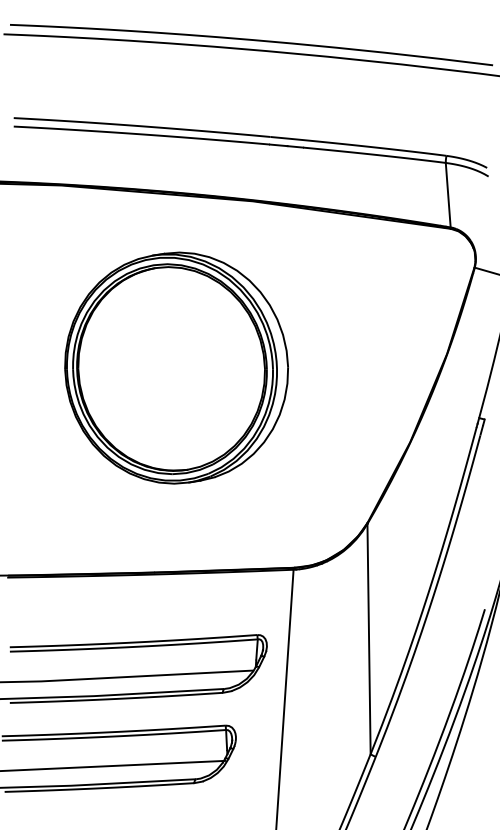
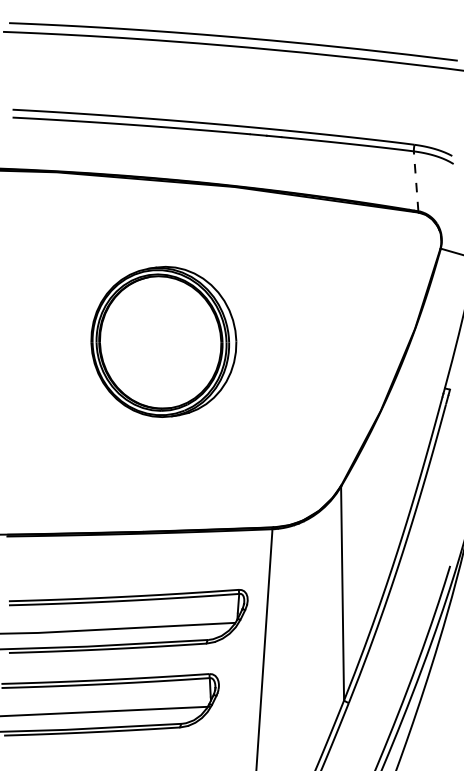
line: (448, 194) -> (416, 180), solid -> dashed
part: (176, 367) -> (163, 341), size x0.7

